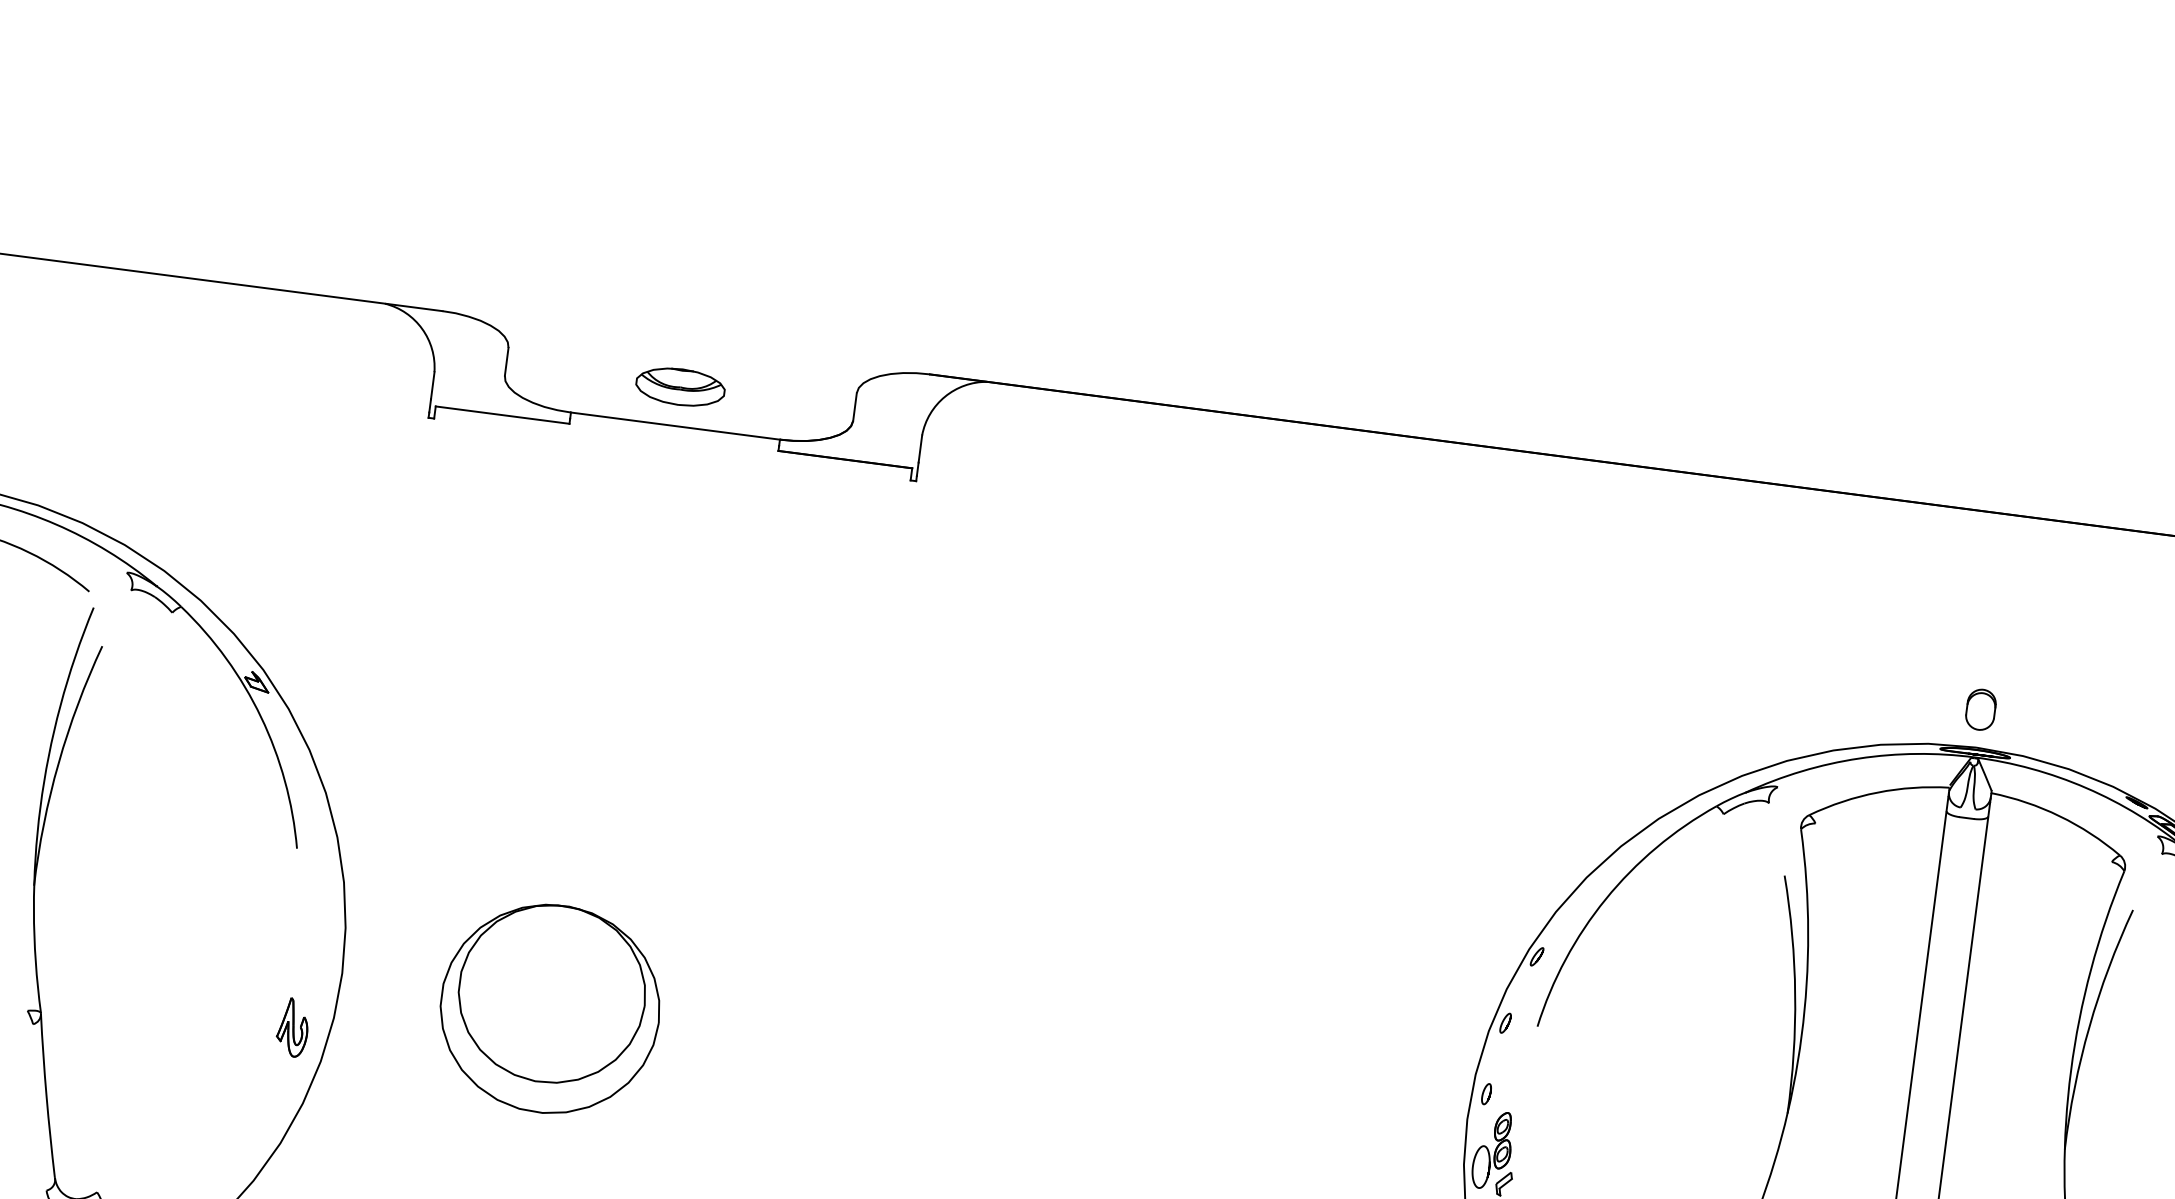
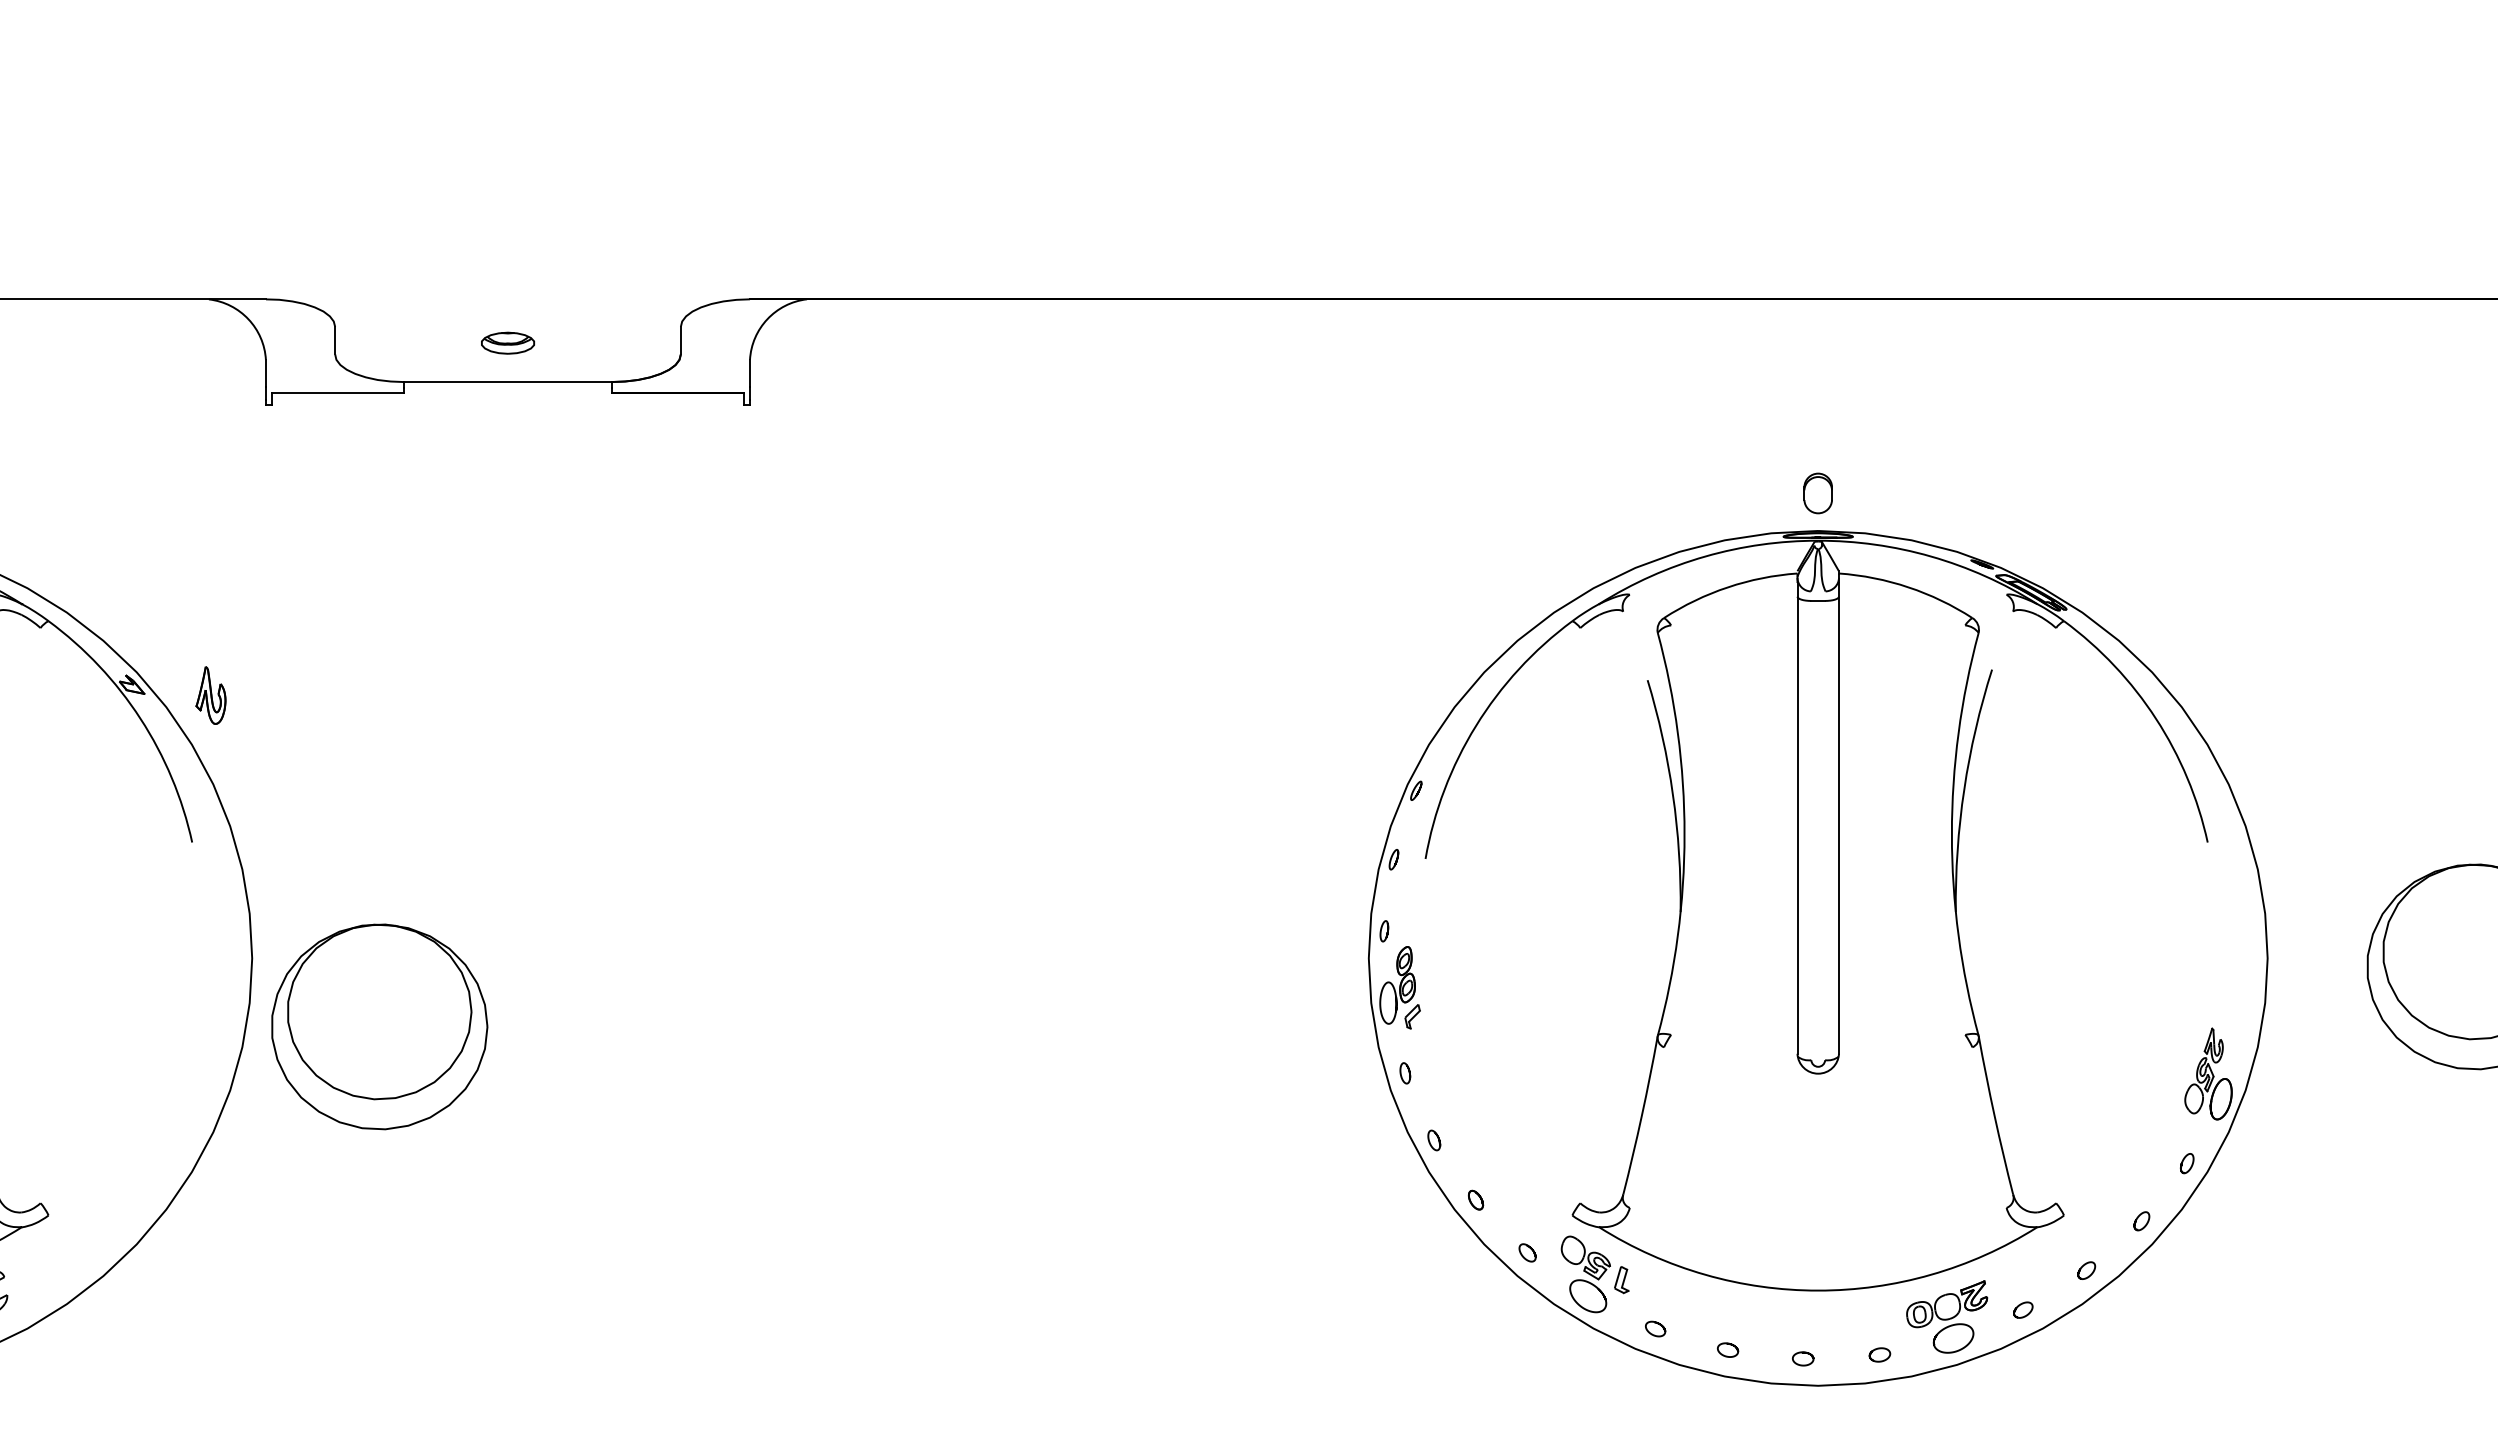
part: (680, 386) -> (507, 342), size x0.6
part: (550, 1008) -> (379, 1026), moved
part: (292, 1027) -> (210, 695), moved

